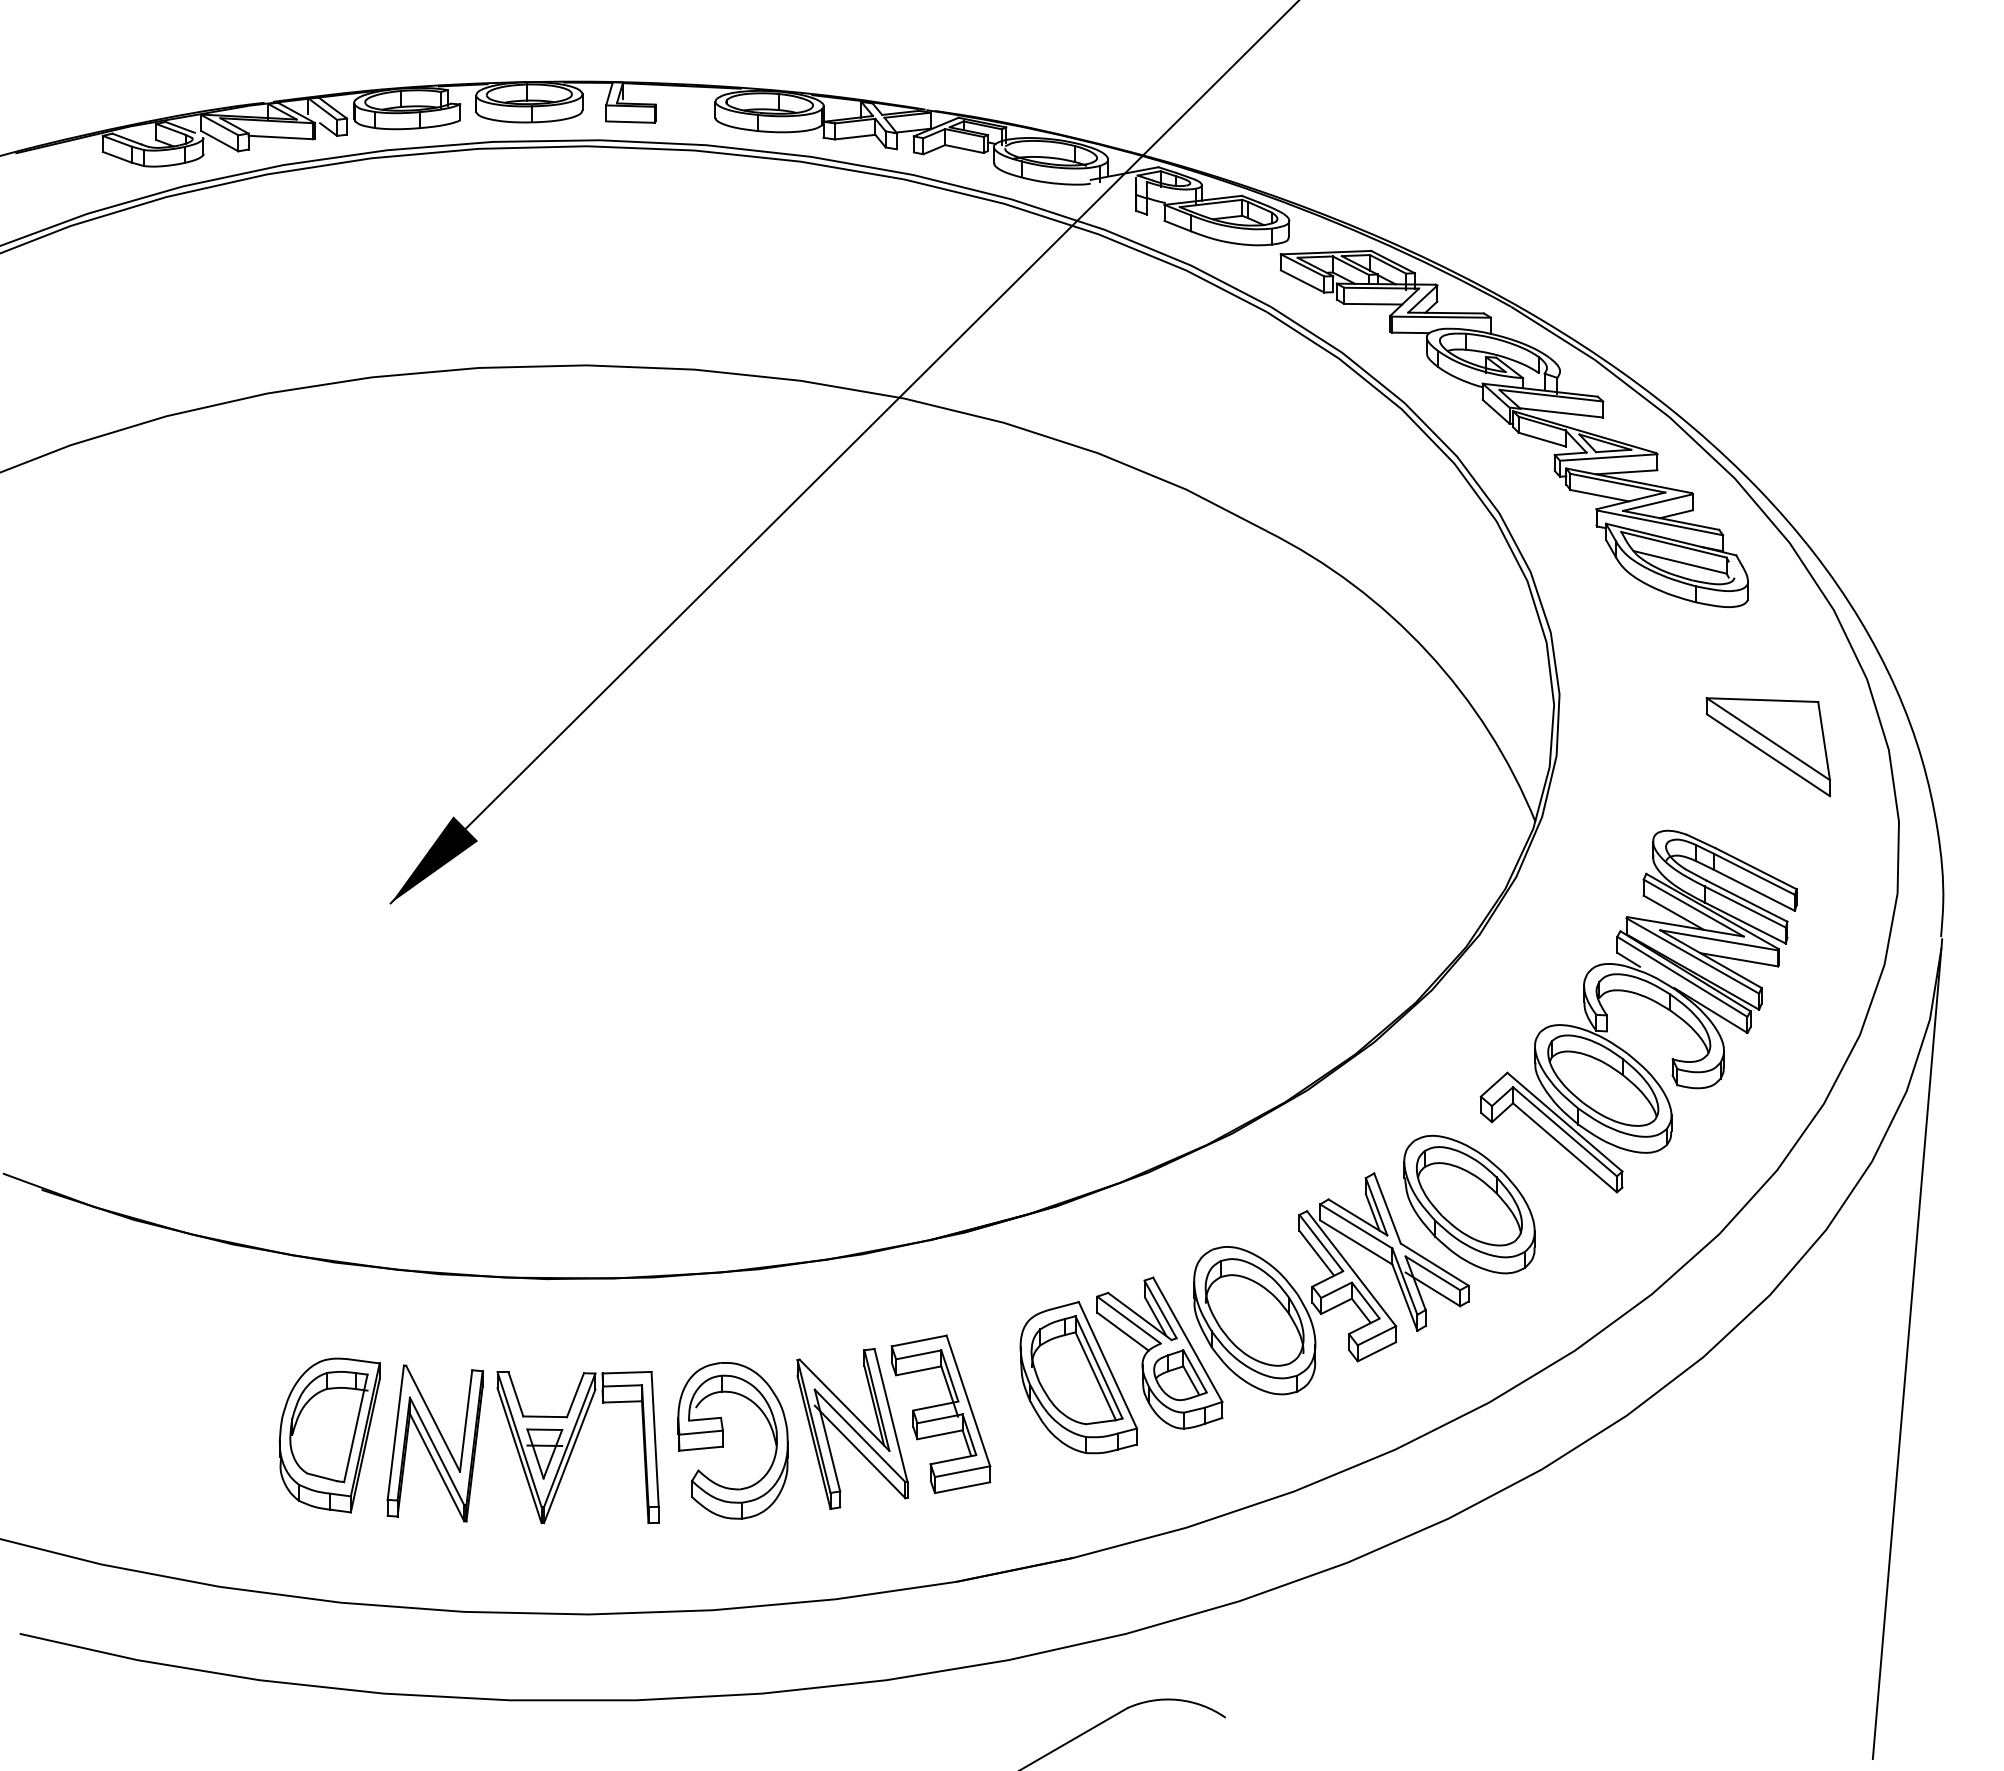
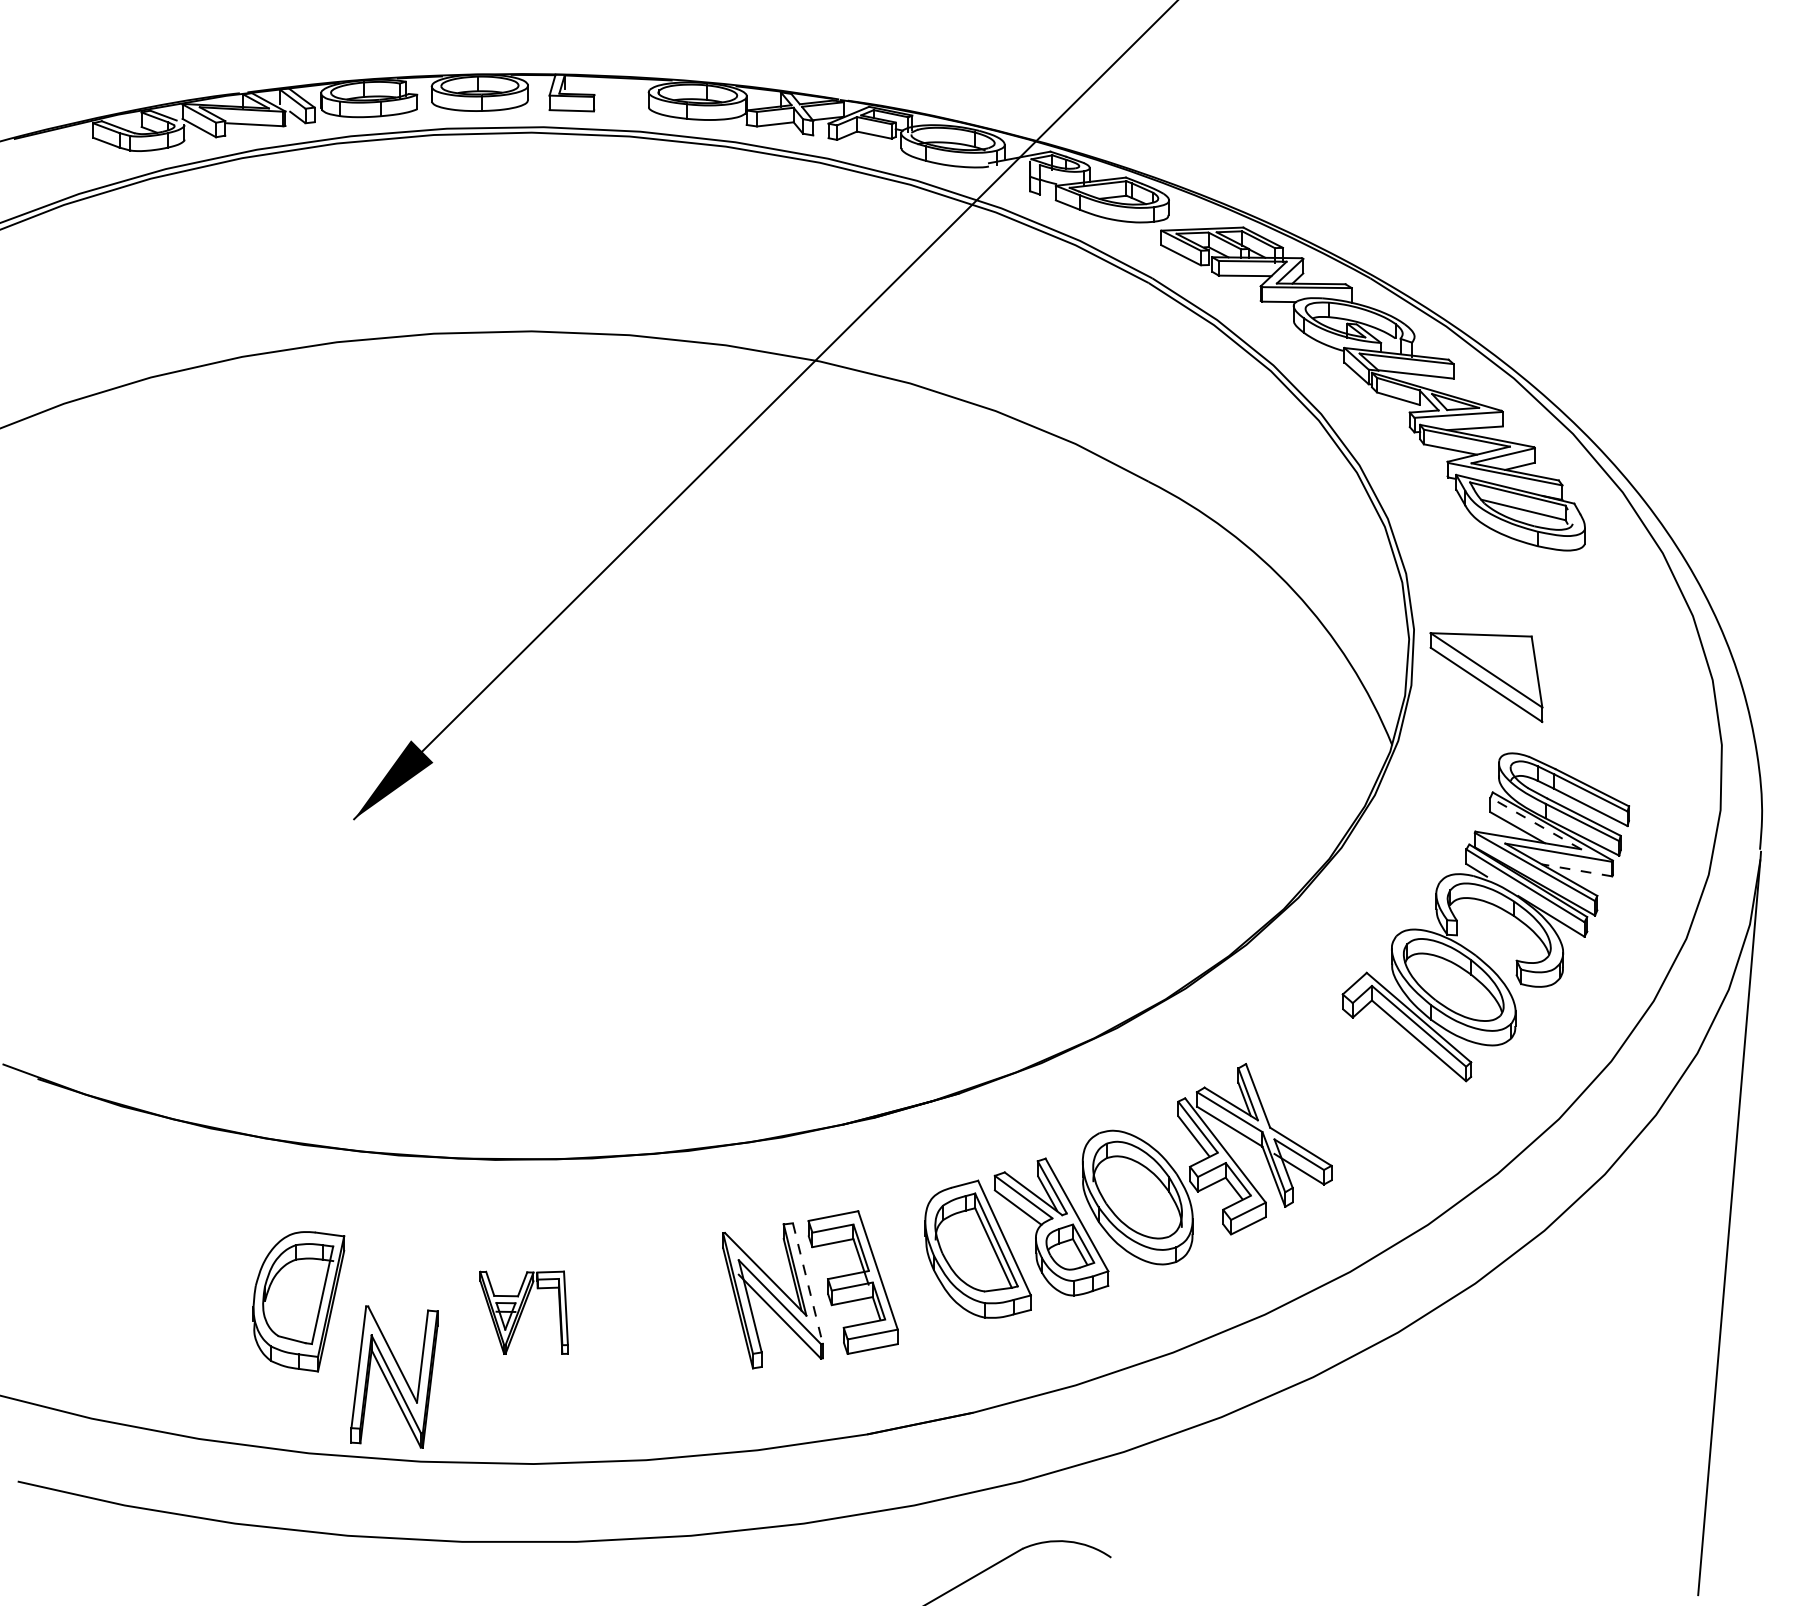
part: (1767, 747) -> (1485, 677), moved
line: (1693, 908) -> (1535, 823), solid -> dashed
line: (1738, 959) -> (1576, 870), solid -> dashed
part: (1469, 1204) -> (1332, 1092), removed
line: (891, 1415) -> (808, 1283), solid -> dashed
part: (723, 1440) -> (655, 1306), removed
part: (434, 1443) -> (393, 1377), moved
part: (577, 1447) -> (523, 1312), size x0.6

